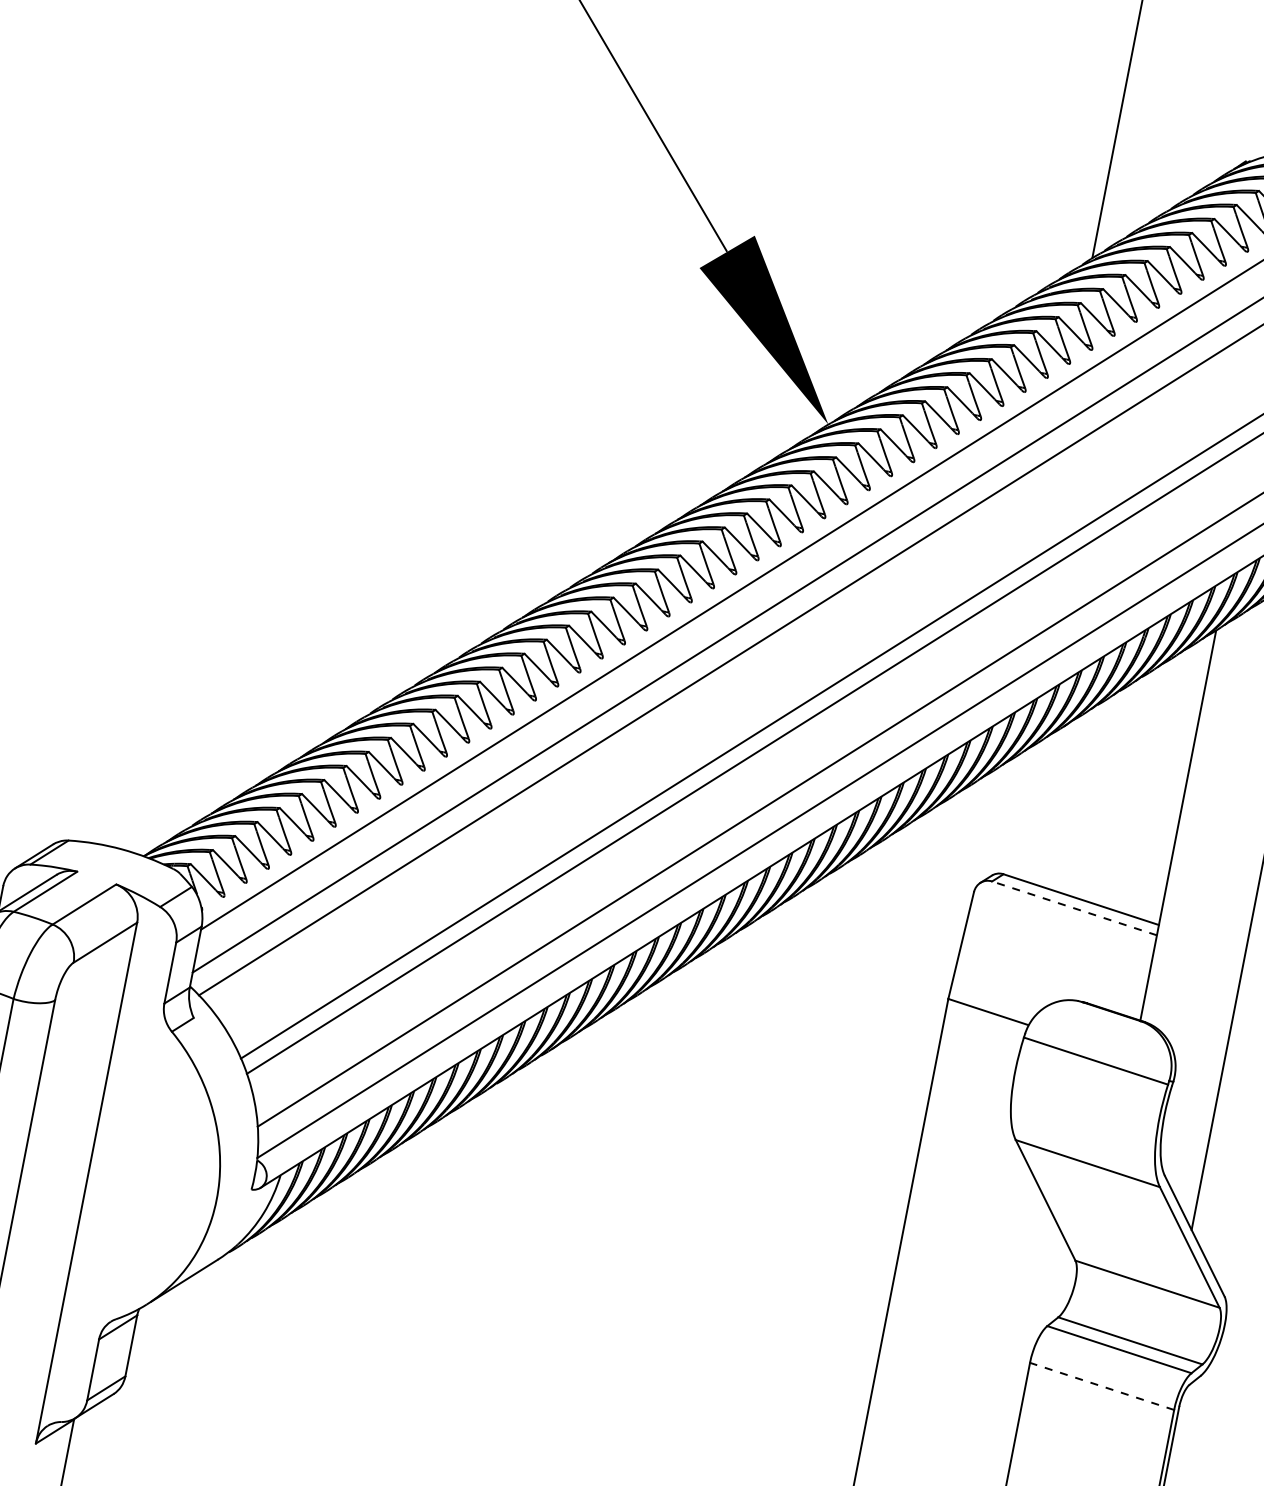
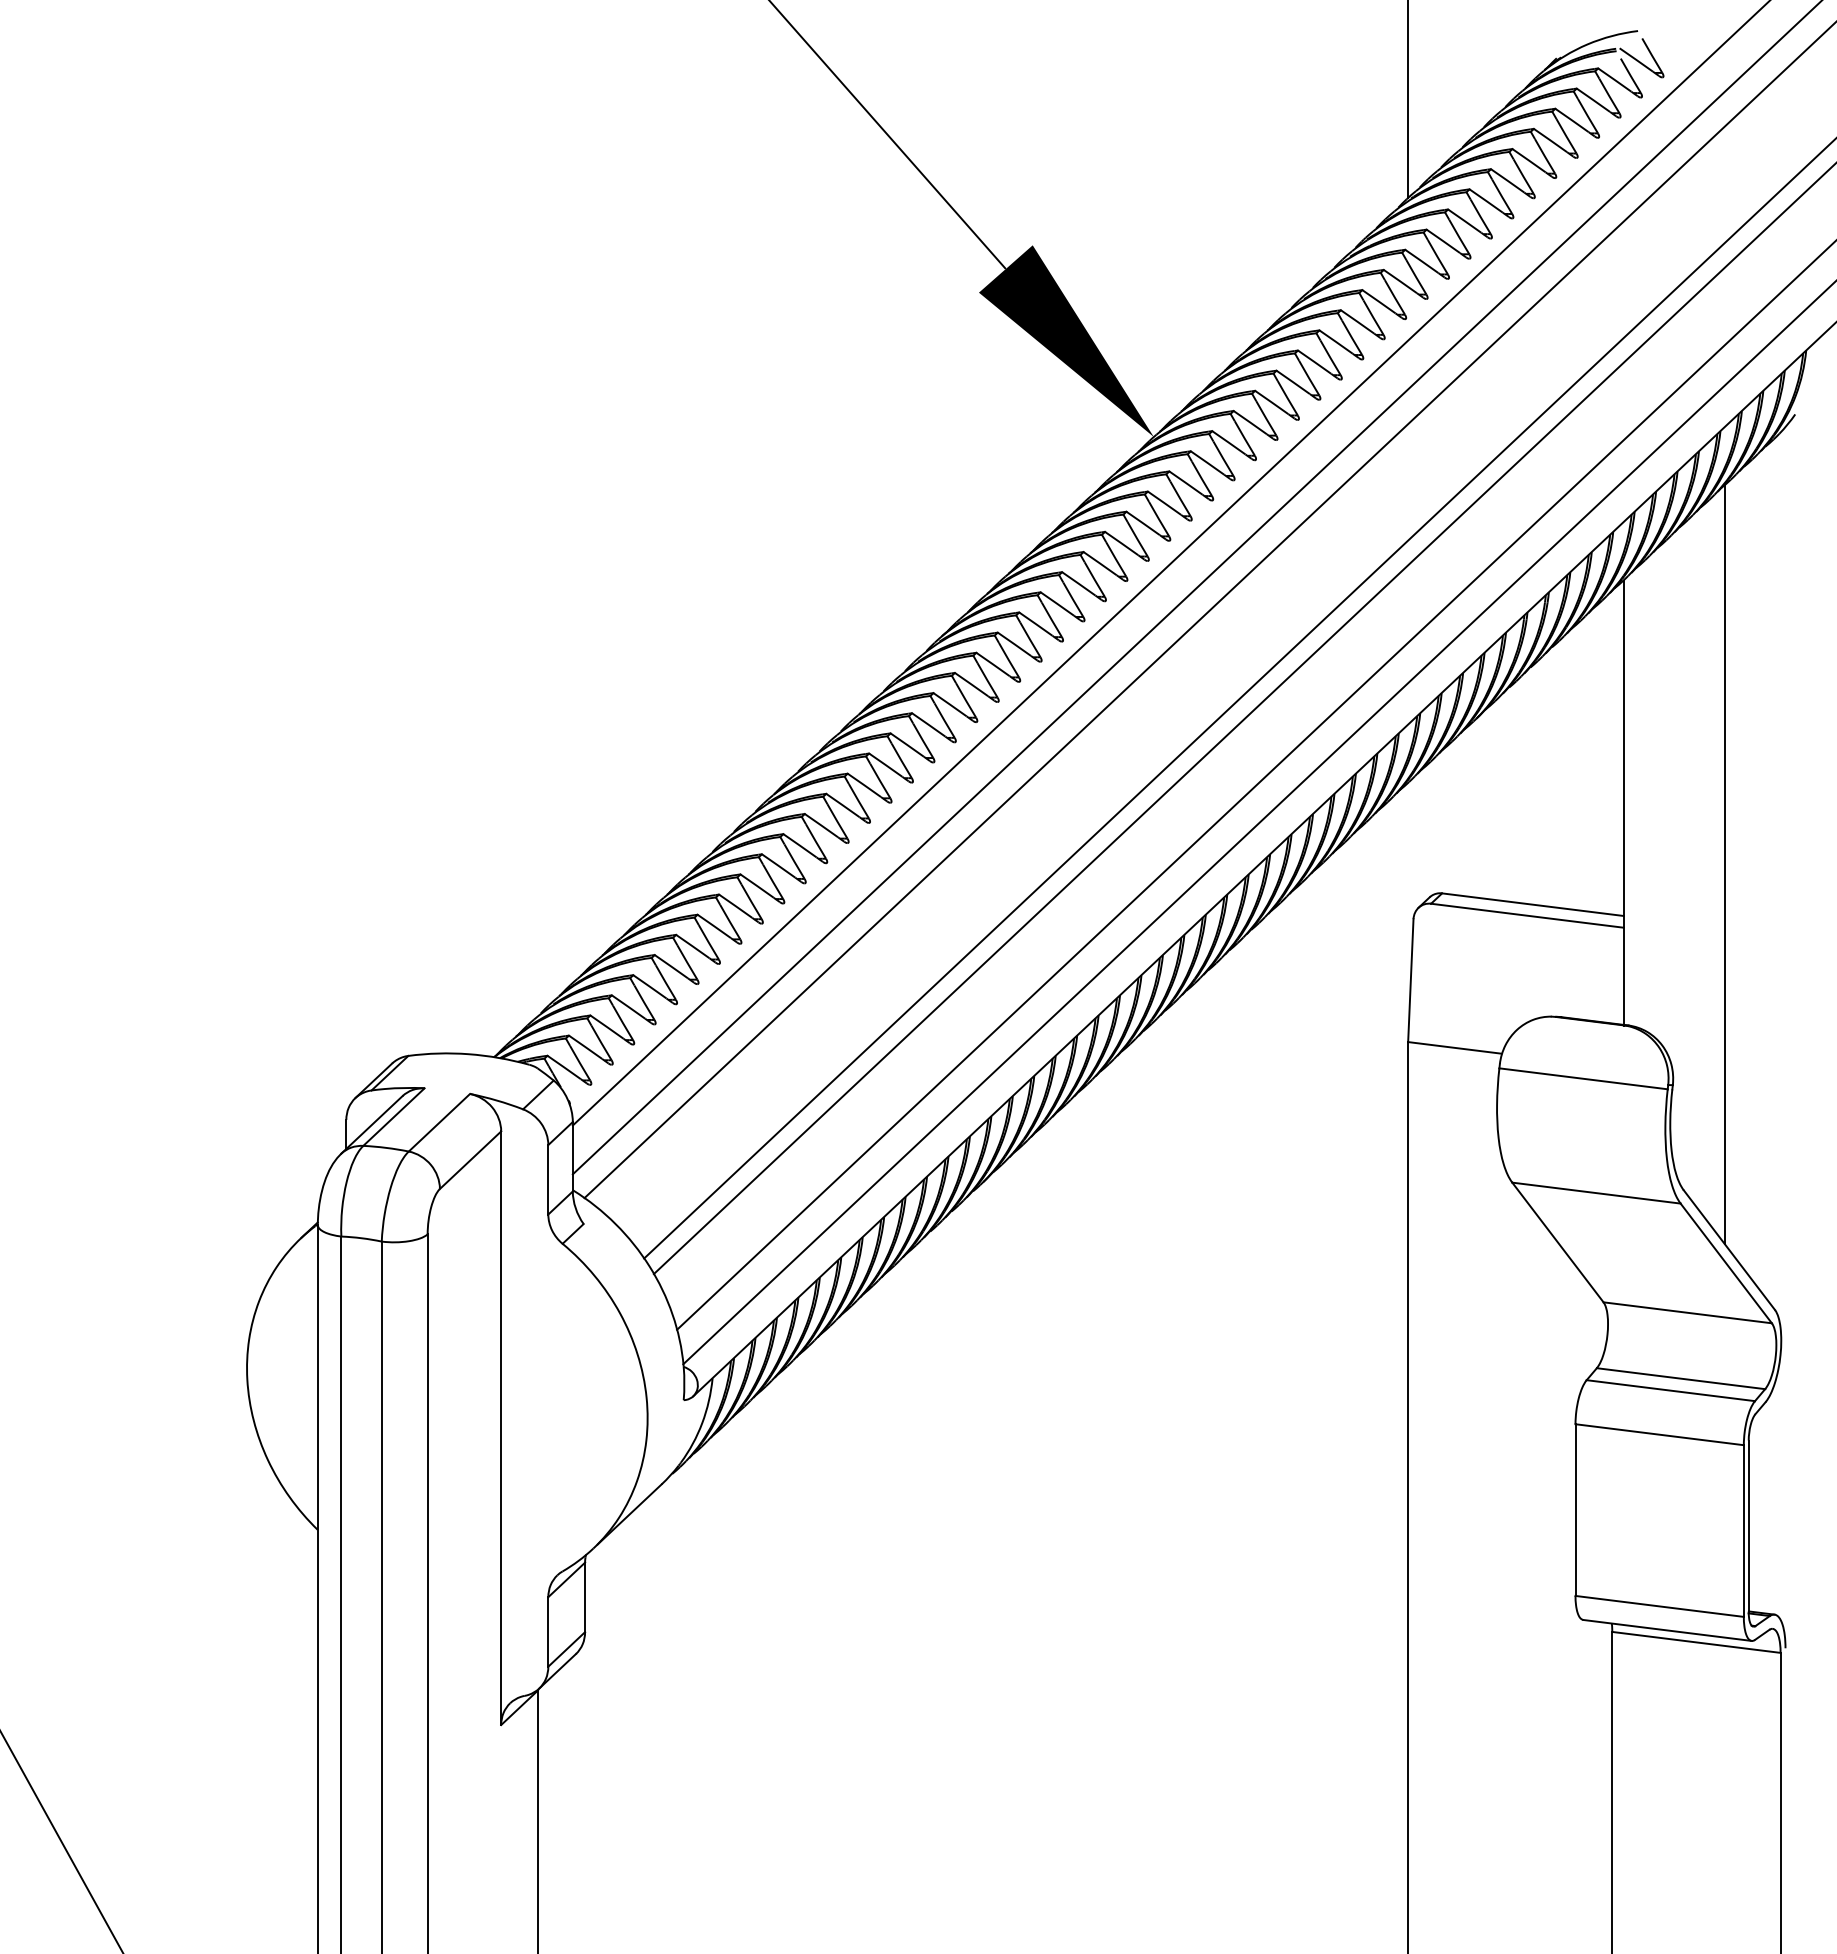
line: (1074, 908) -> (1527, 915), dashed -> solid
line: (1101, 1386) -> (1659, 1434), dashed -> solid

